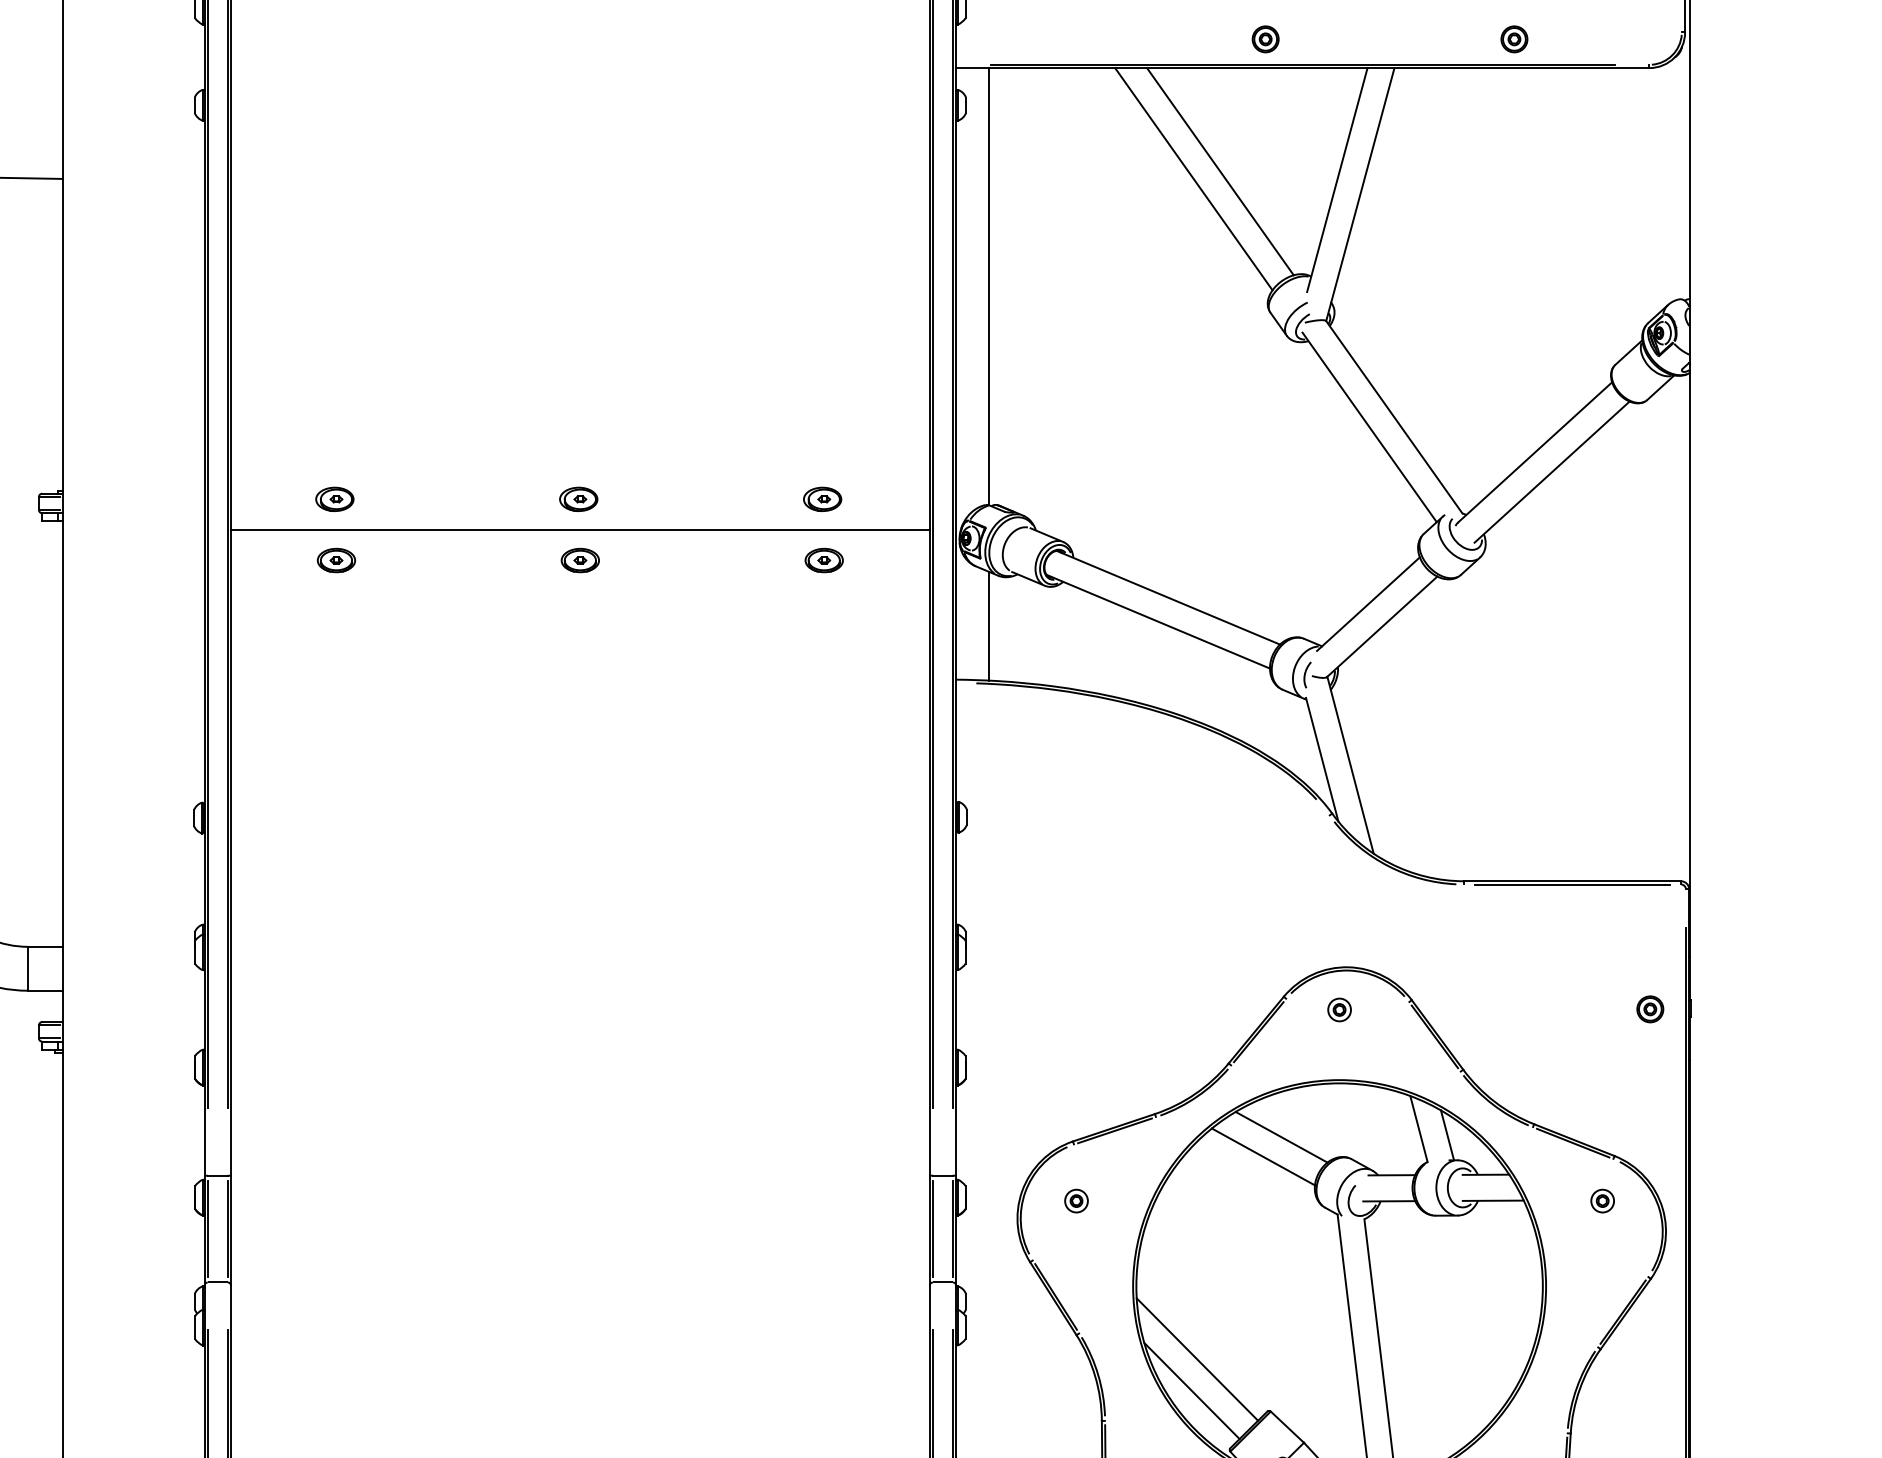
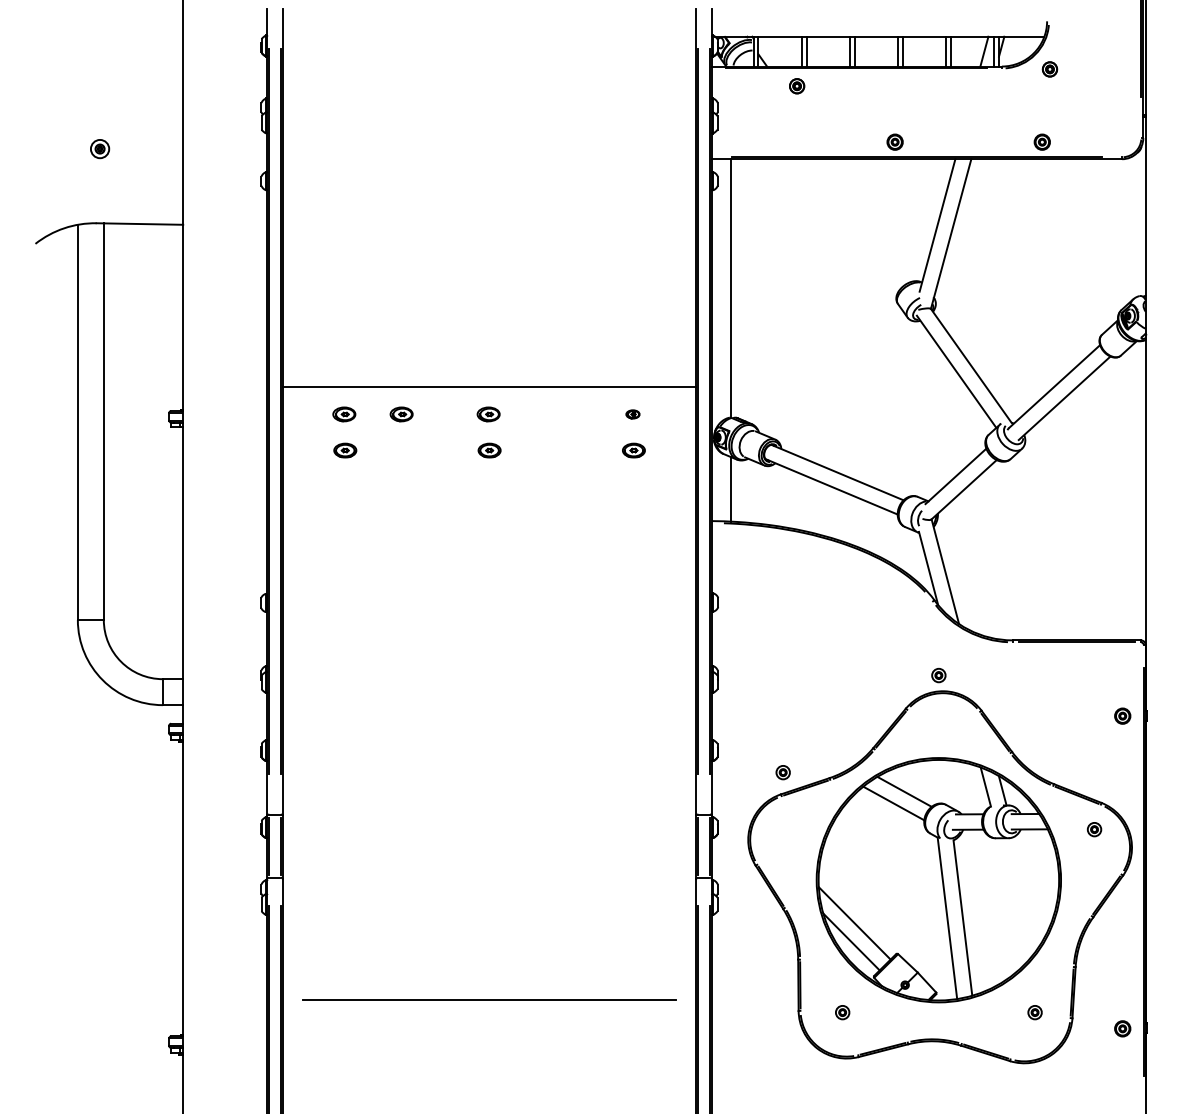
line: (1218, 171) -> (867, 220), removed
line: (1193, 178) -> (852, 224), removed
part: (431, 499) -> (401, 414), added
part: (821, 499) -> (632, 414), size x0.6
line: (580, 529) -> (489, 386), moved
part: (1338, 1009) -> (938, 675), moved
part: (1075, 1200) -> (782, 772), moved

